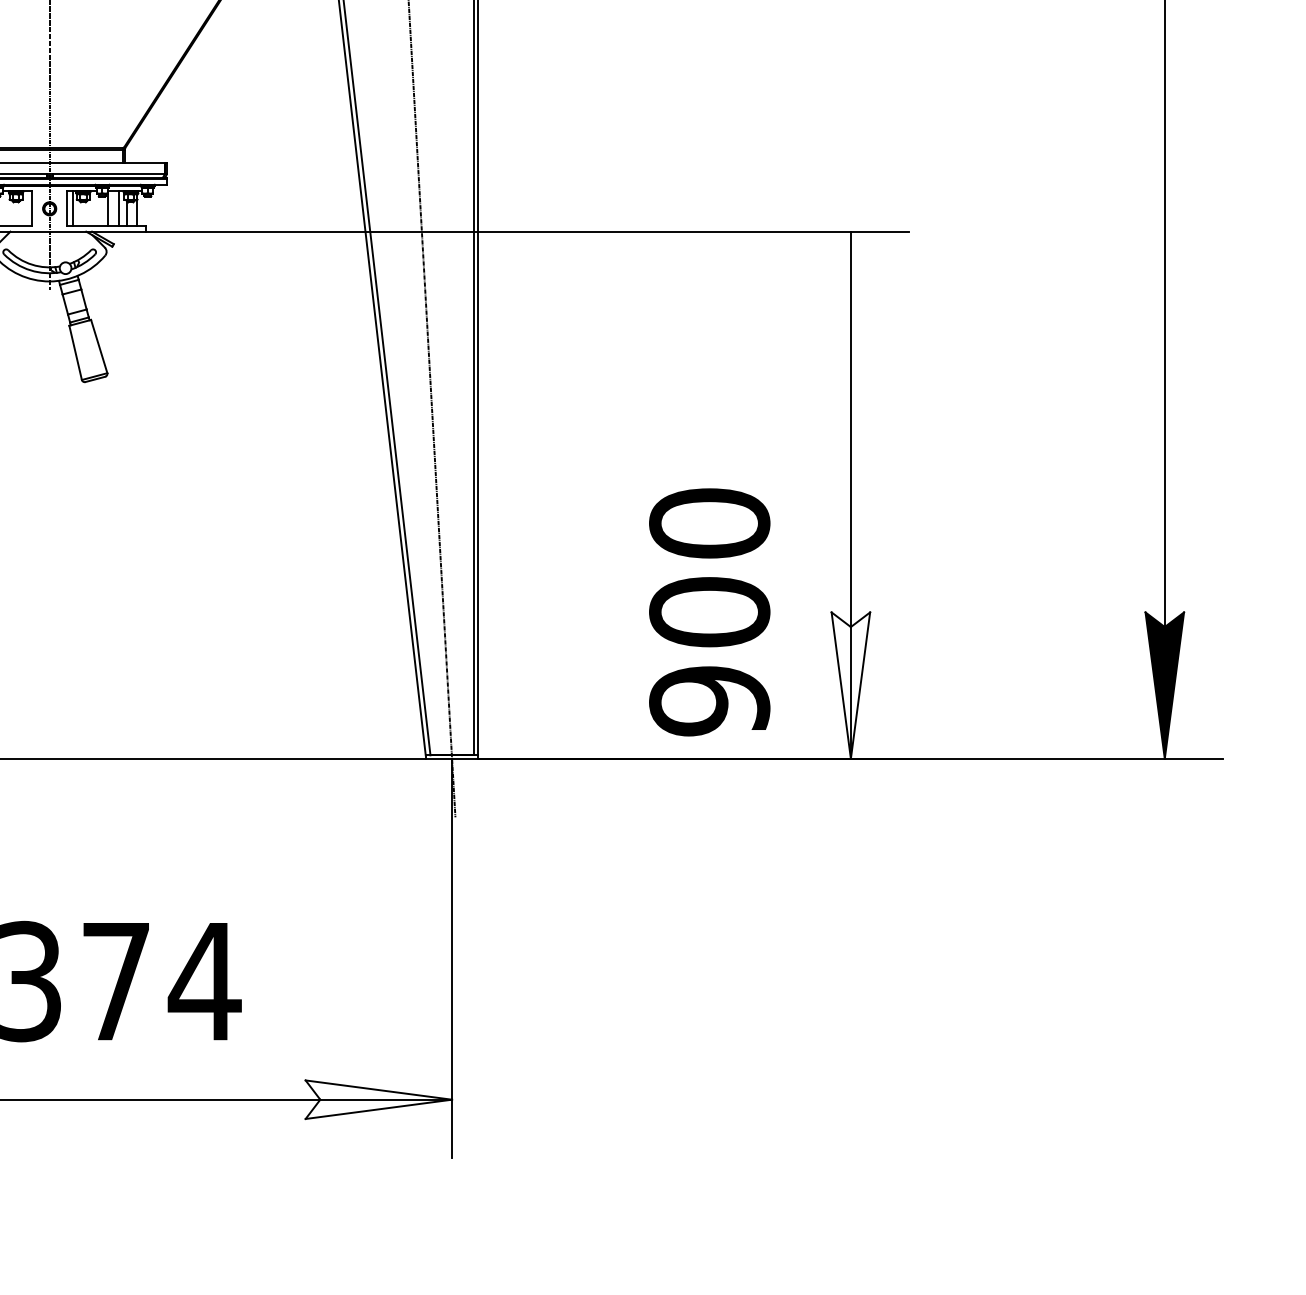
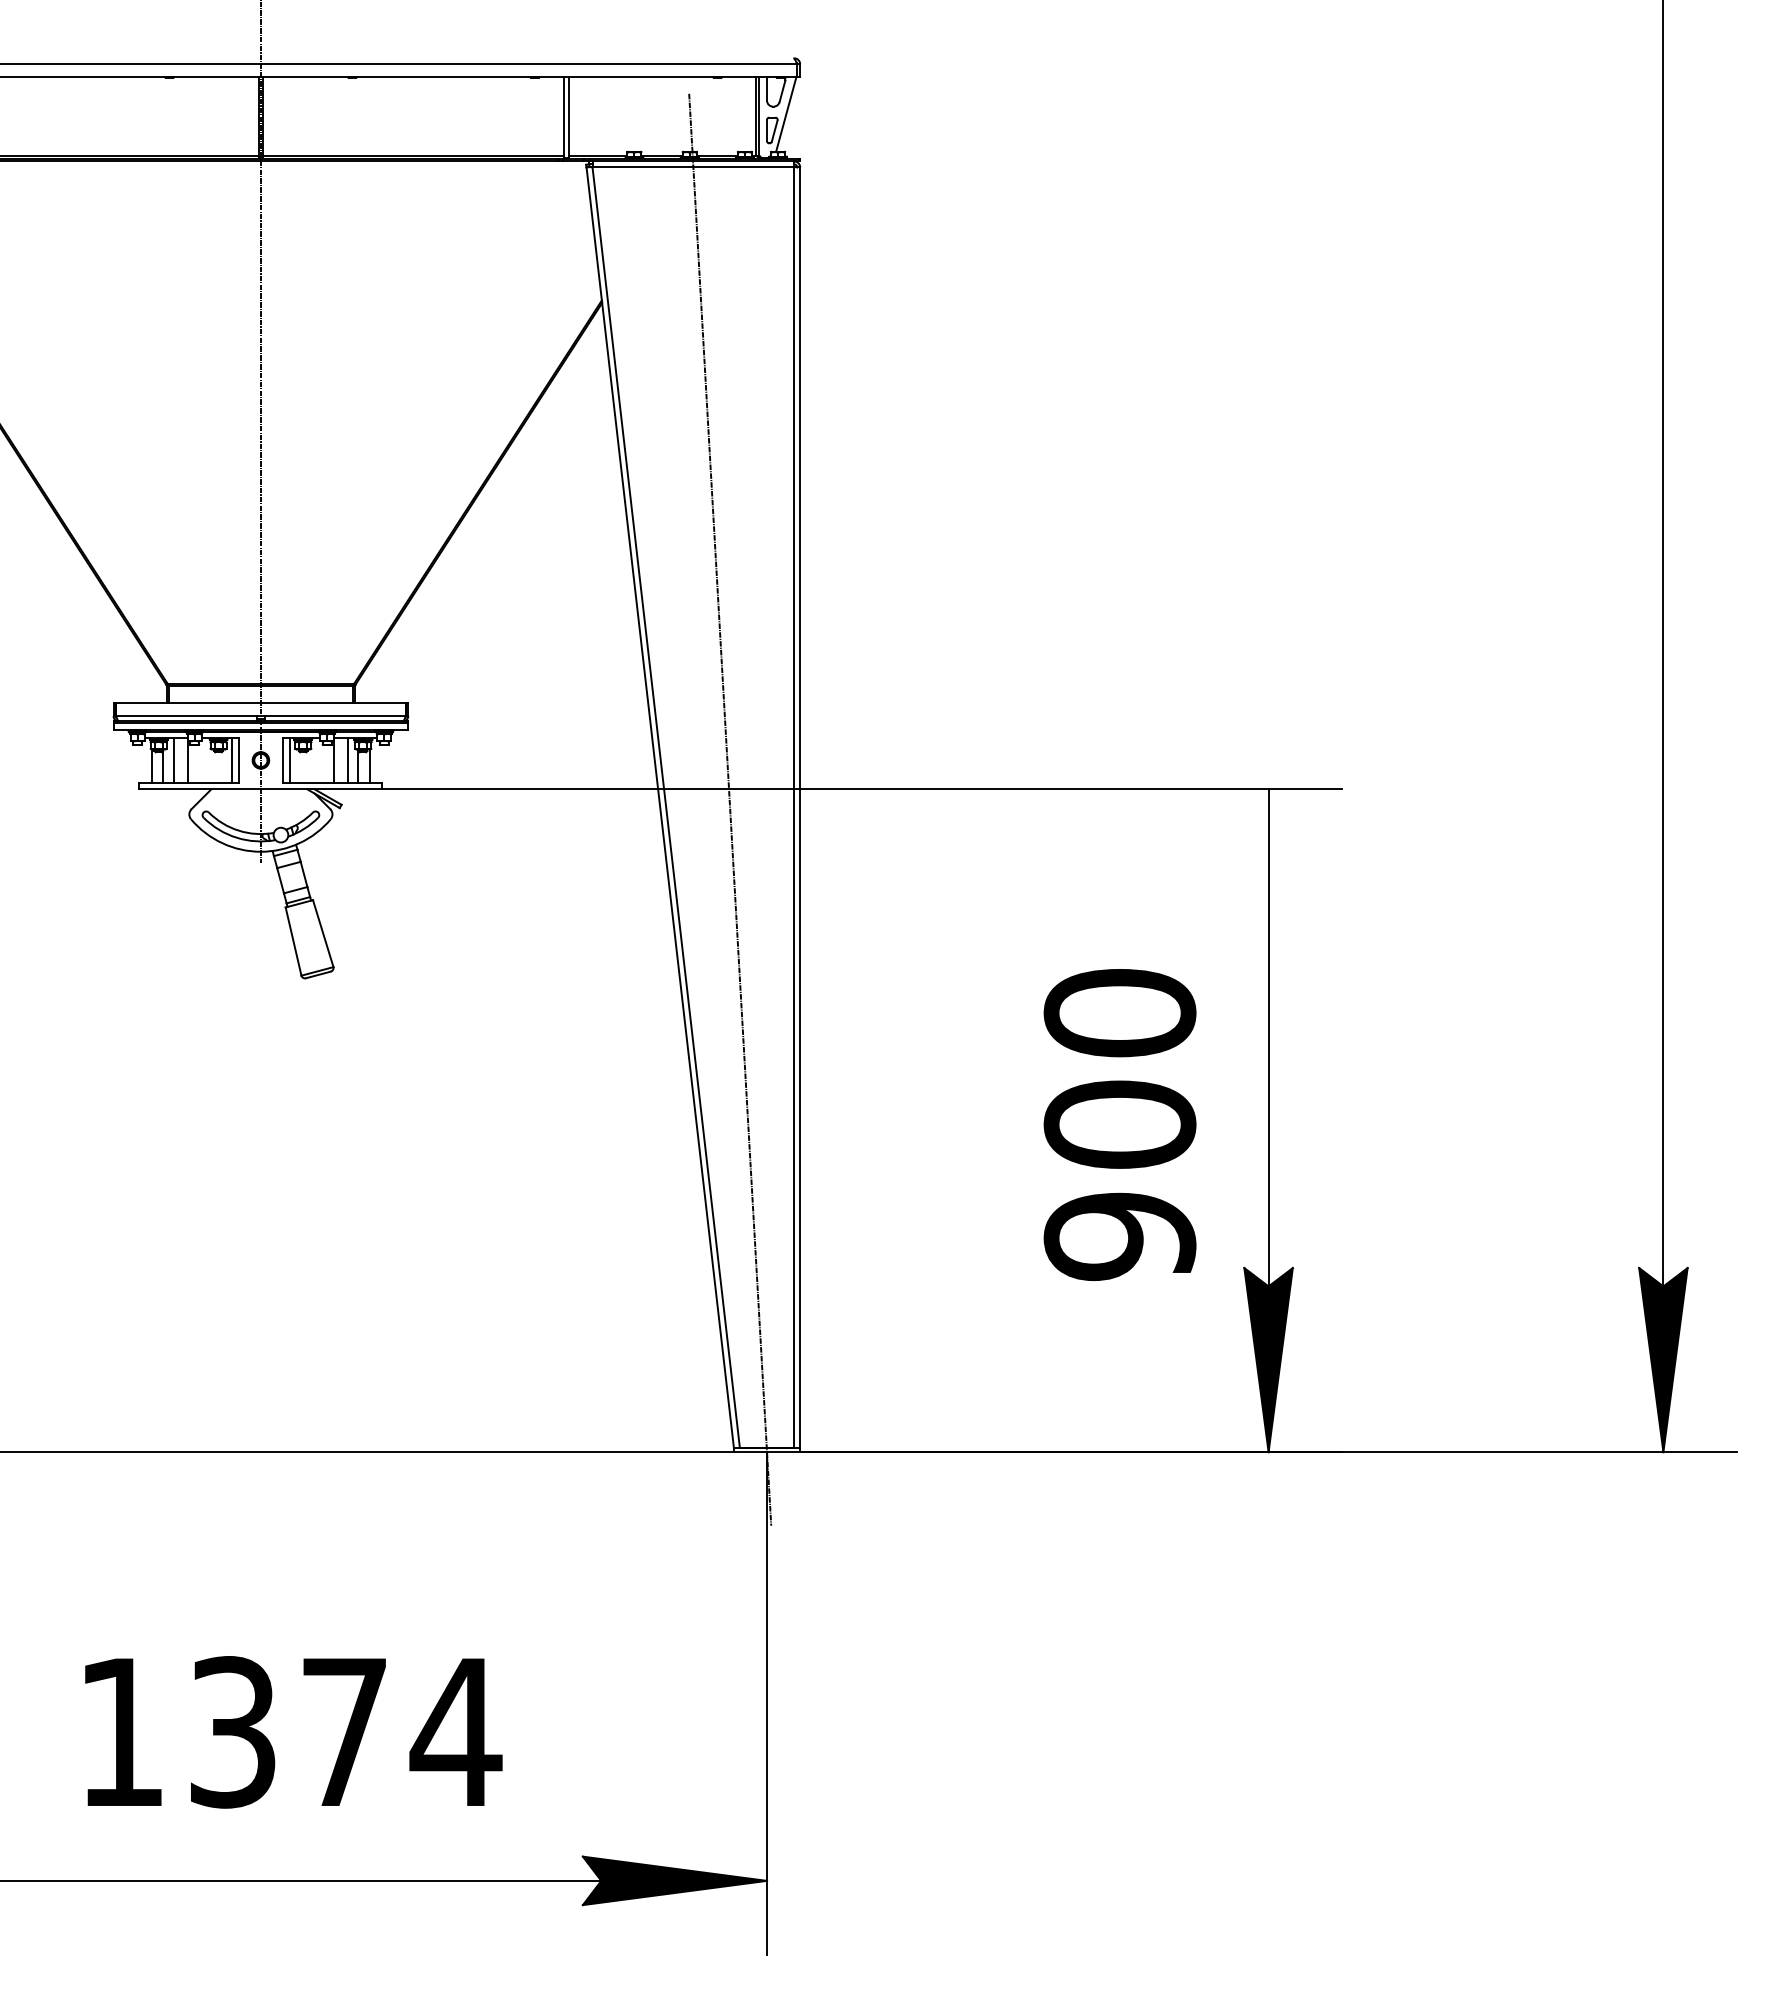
line: (26, 208) -> (231, 760), added
text: (709, 612) -> (1119, 1124), moved
fill: (850, 685) -> (1268, 1360), added
fill: (378, 1099) -> (674, 1880), added

